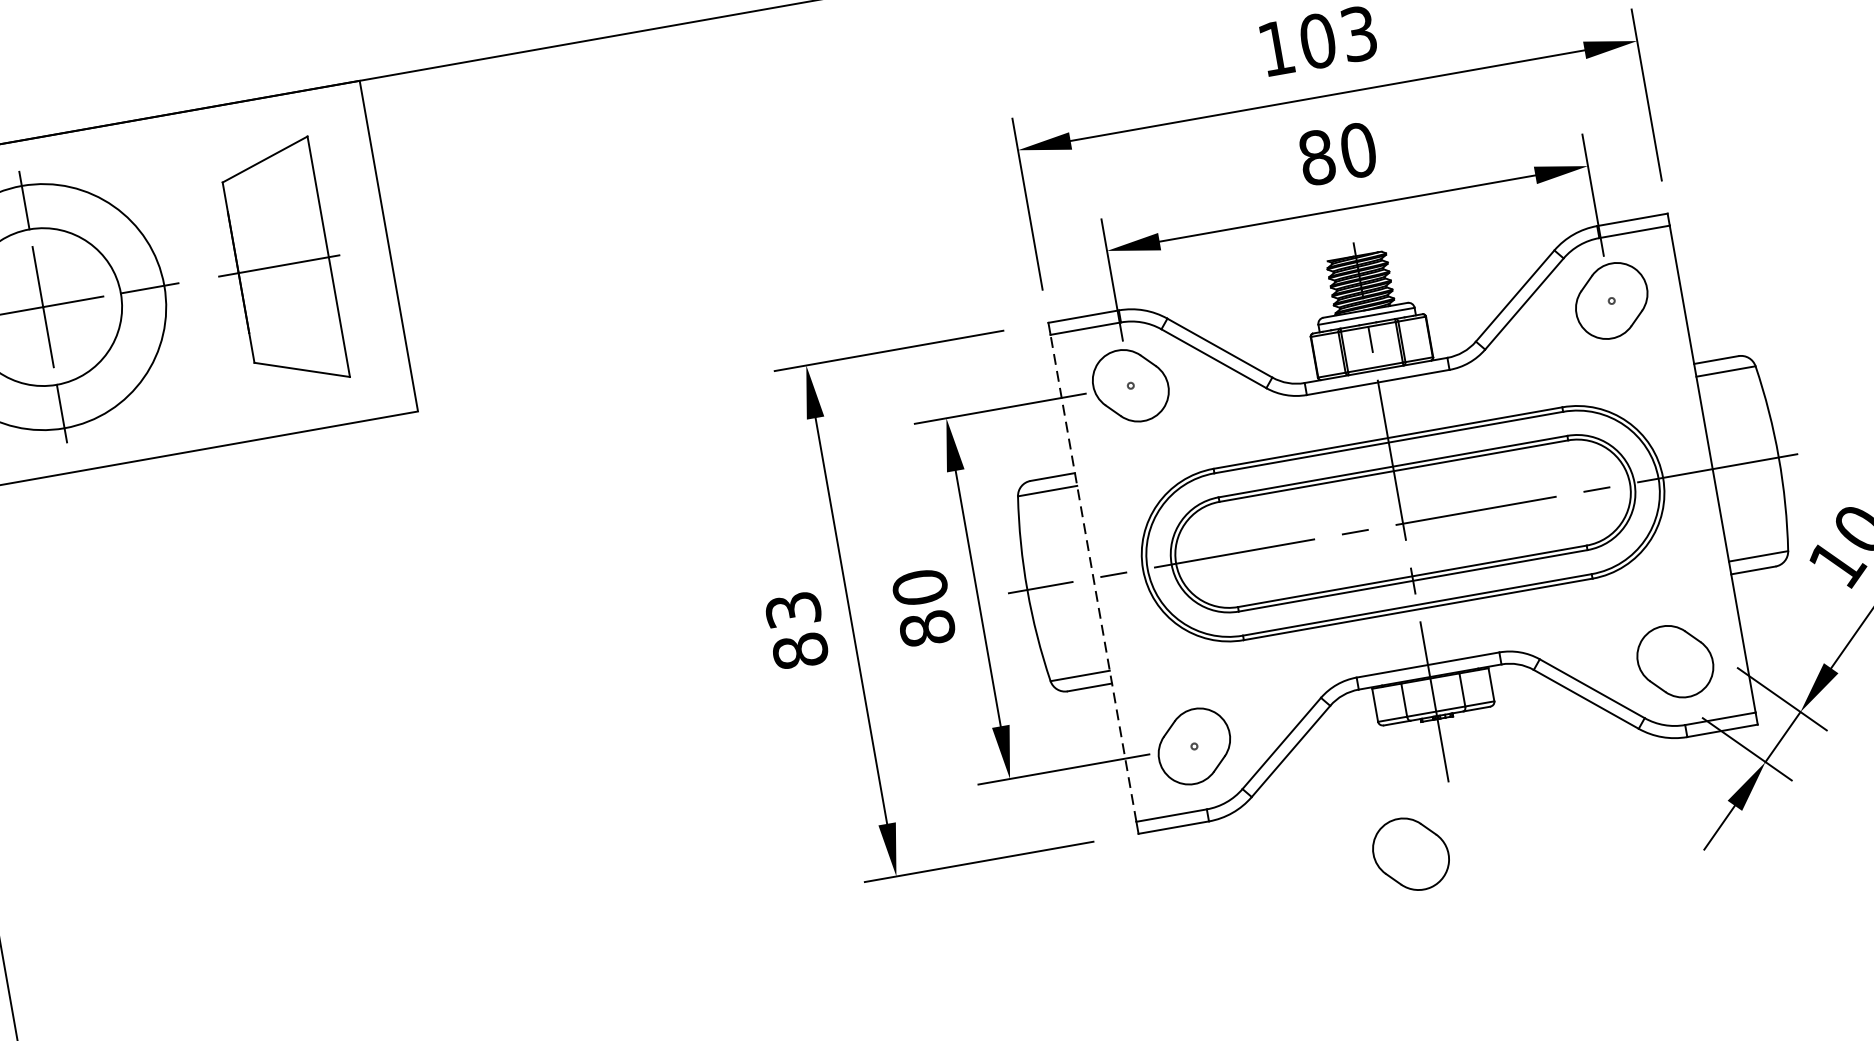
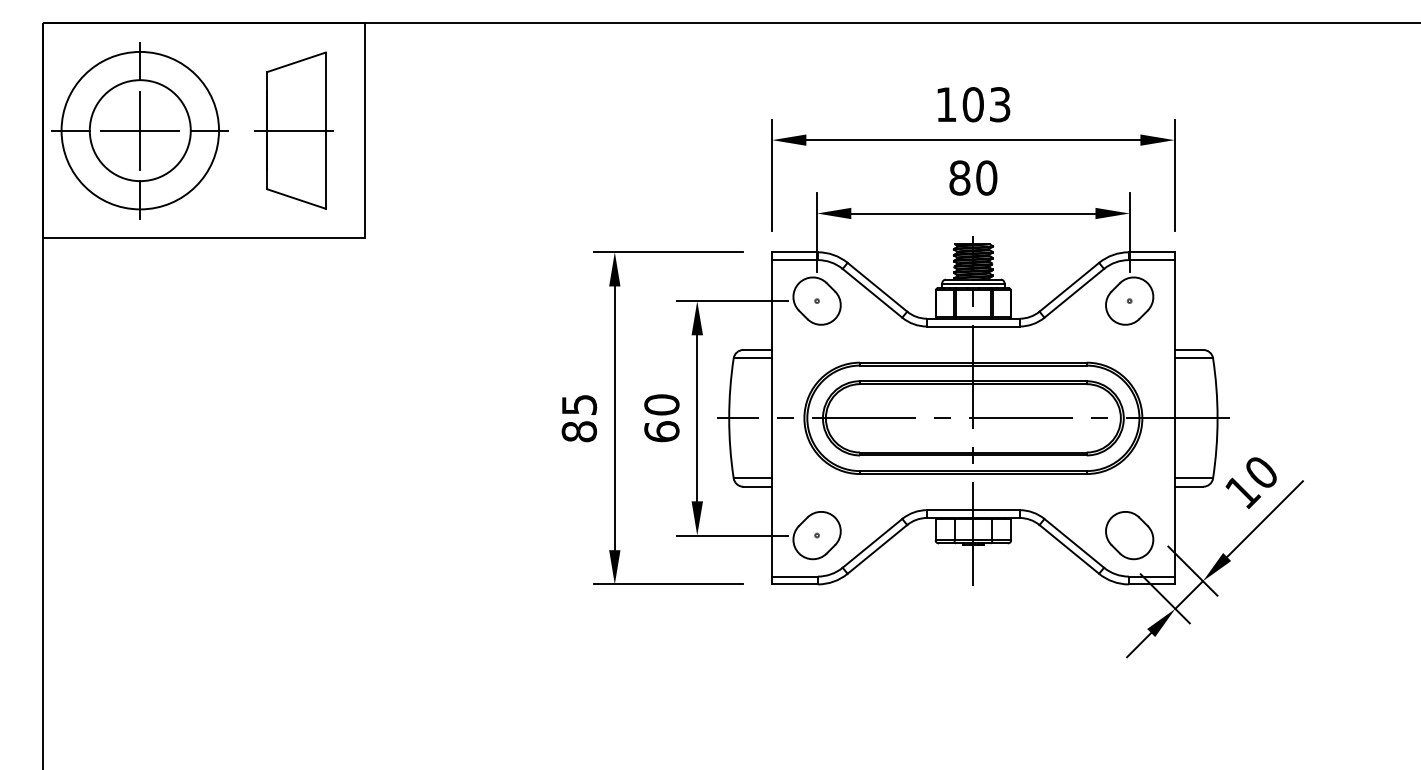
line: (1093, 576) -> (772, 417), dashed -> solid
text: (791, 609) -> (578, 404), 83 -> 85
text: (926, 628) -> (661, 431), 80 -> 60
part: (1410, 854) -> (941, 627), removed

